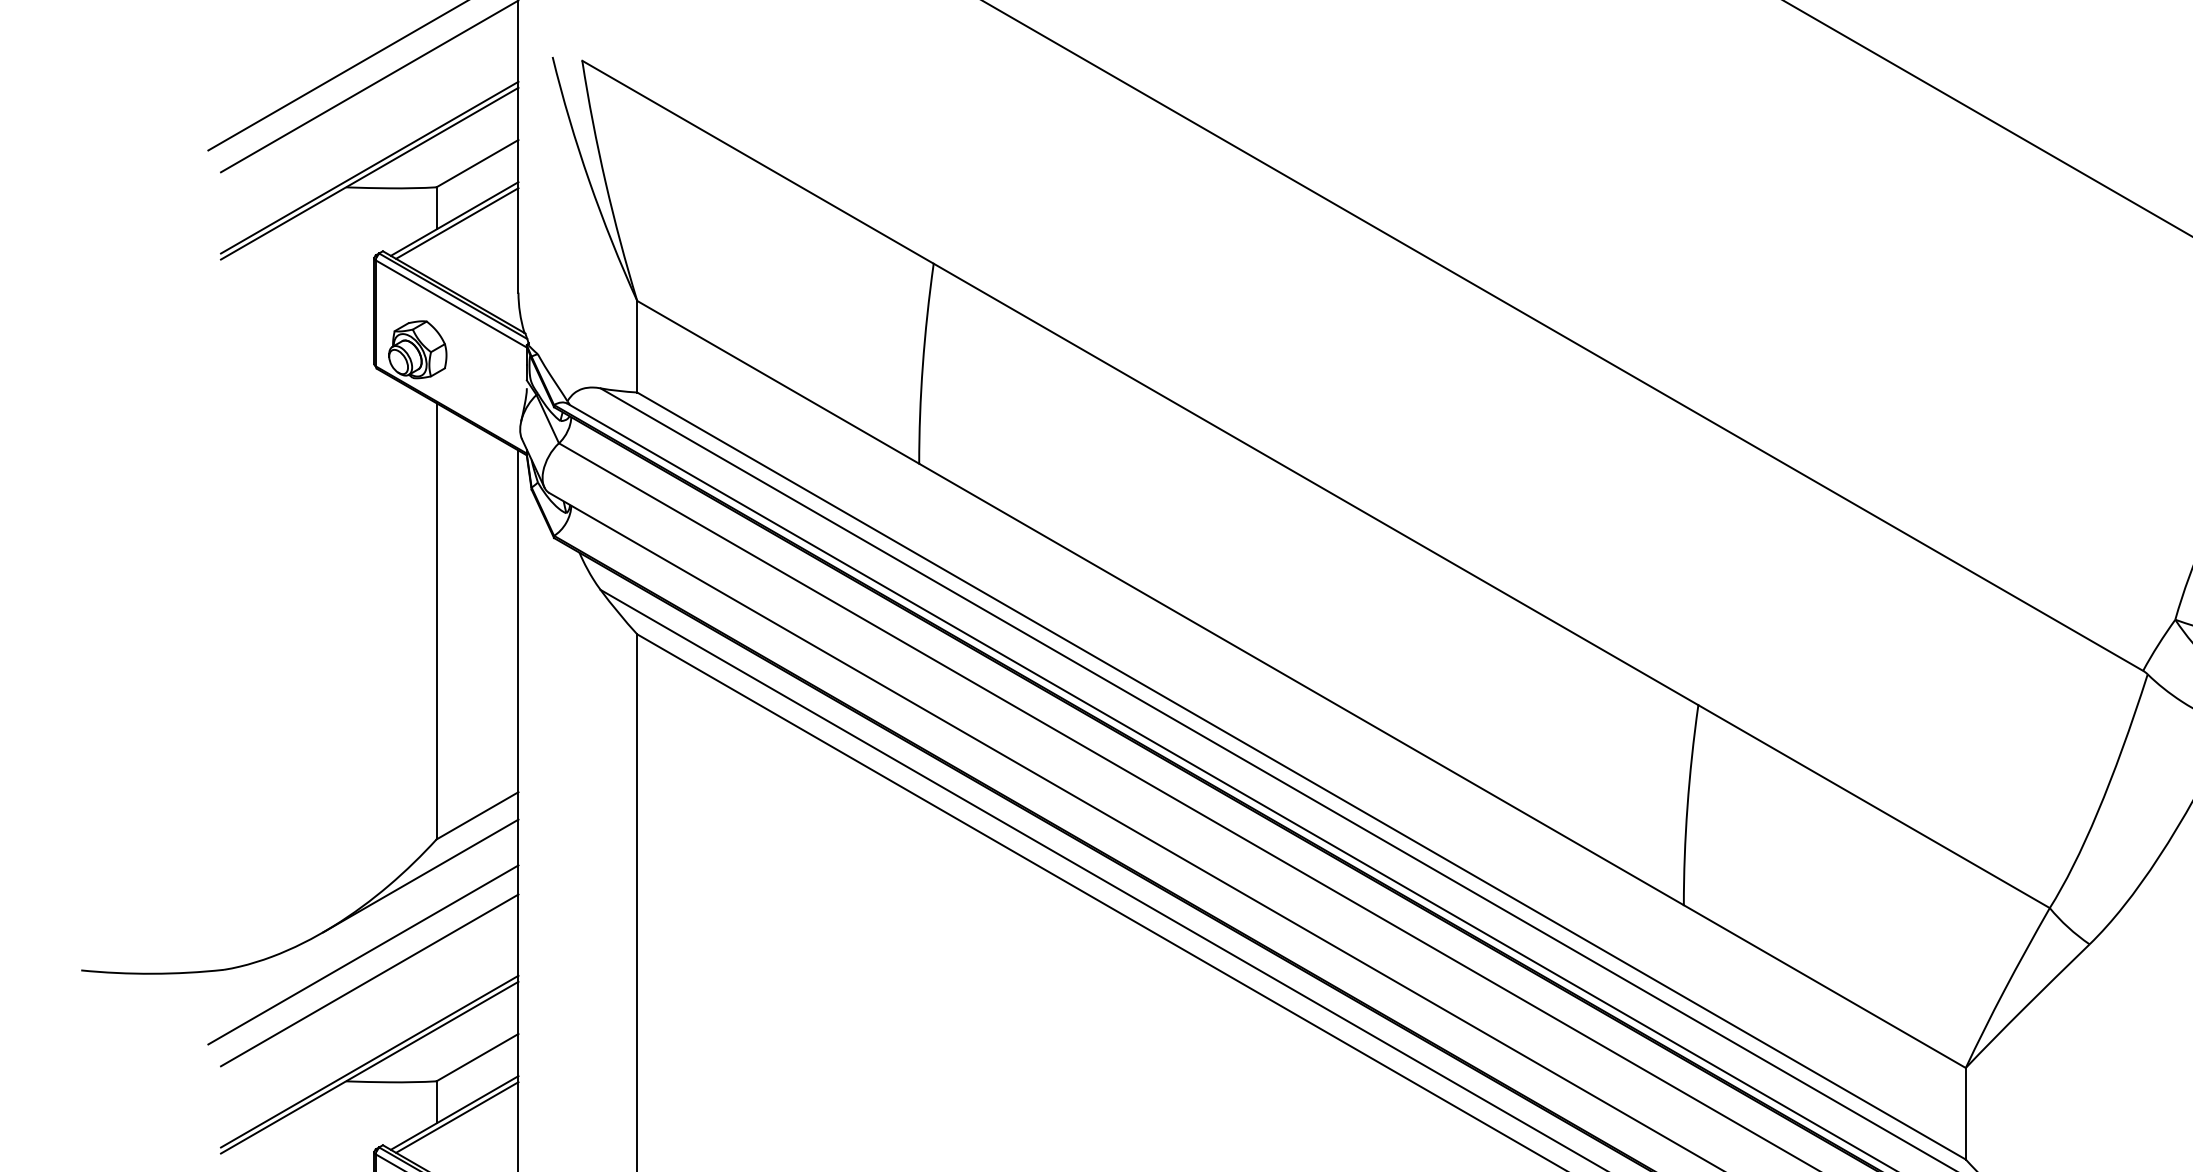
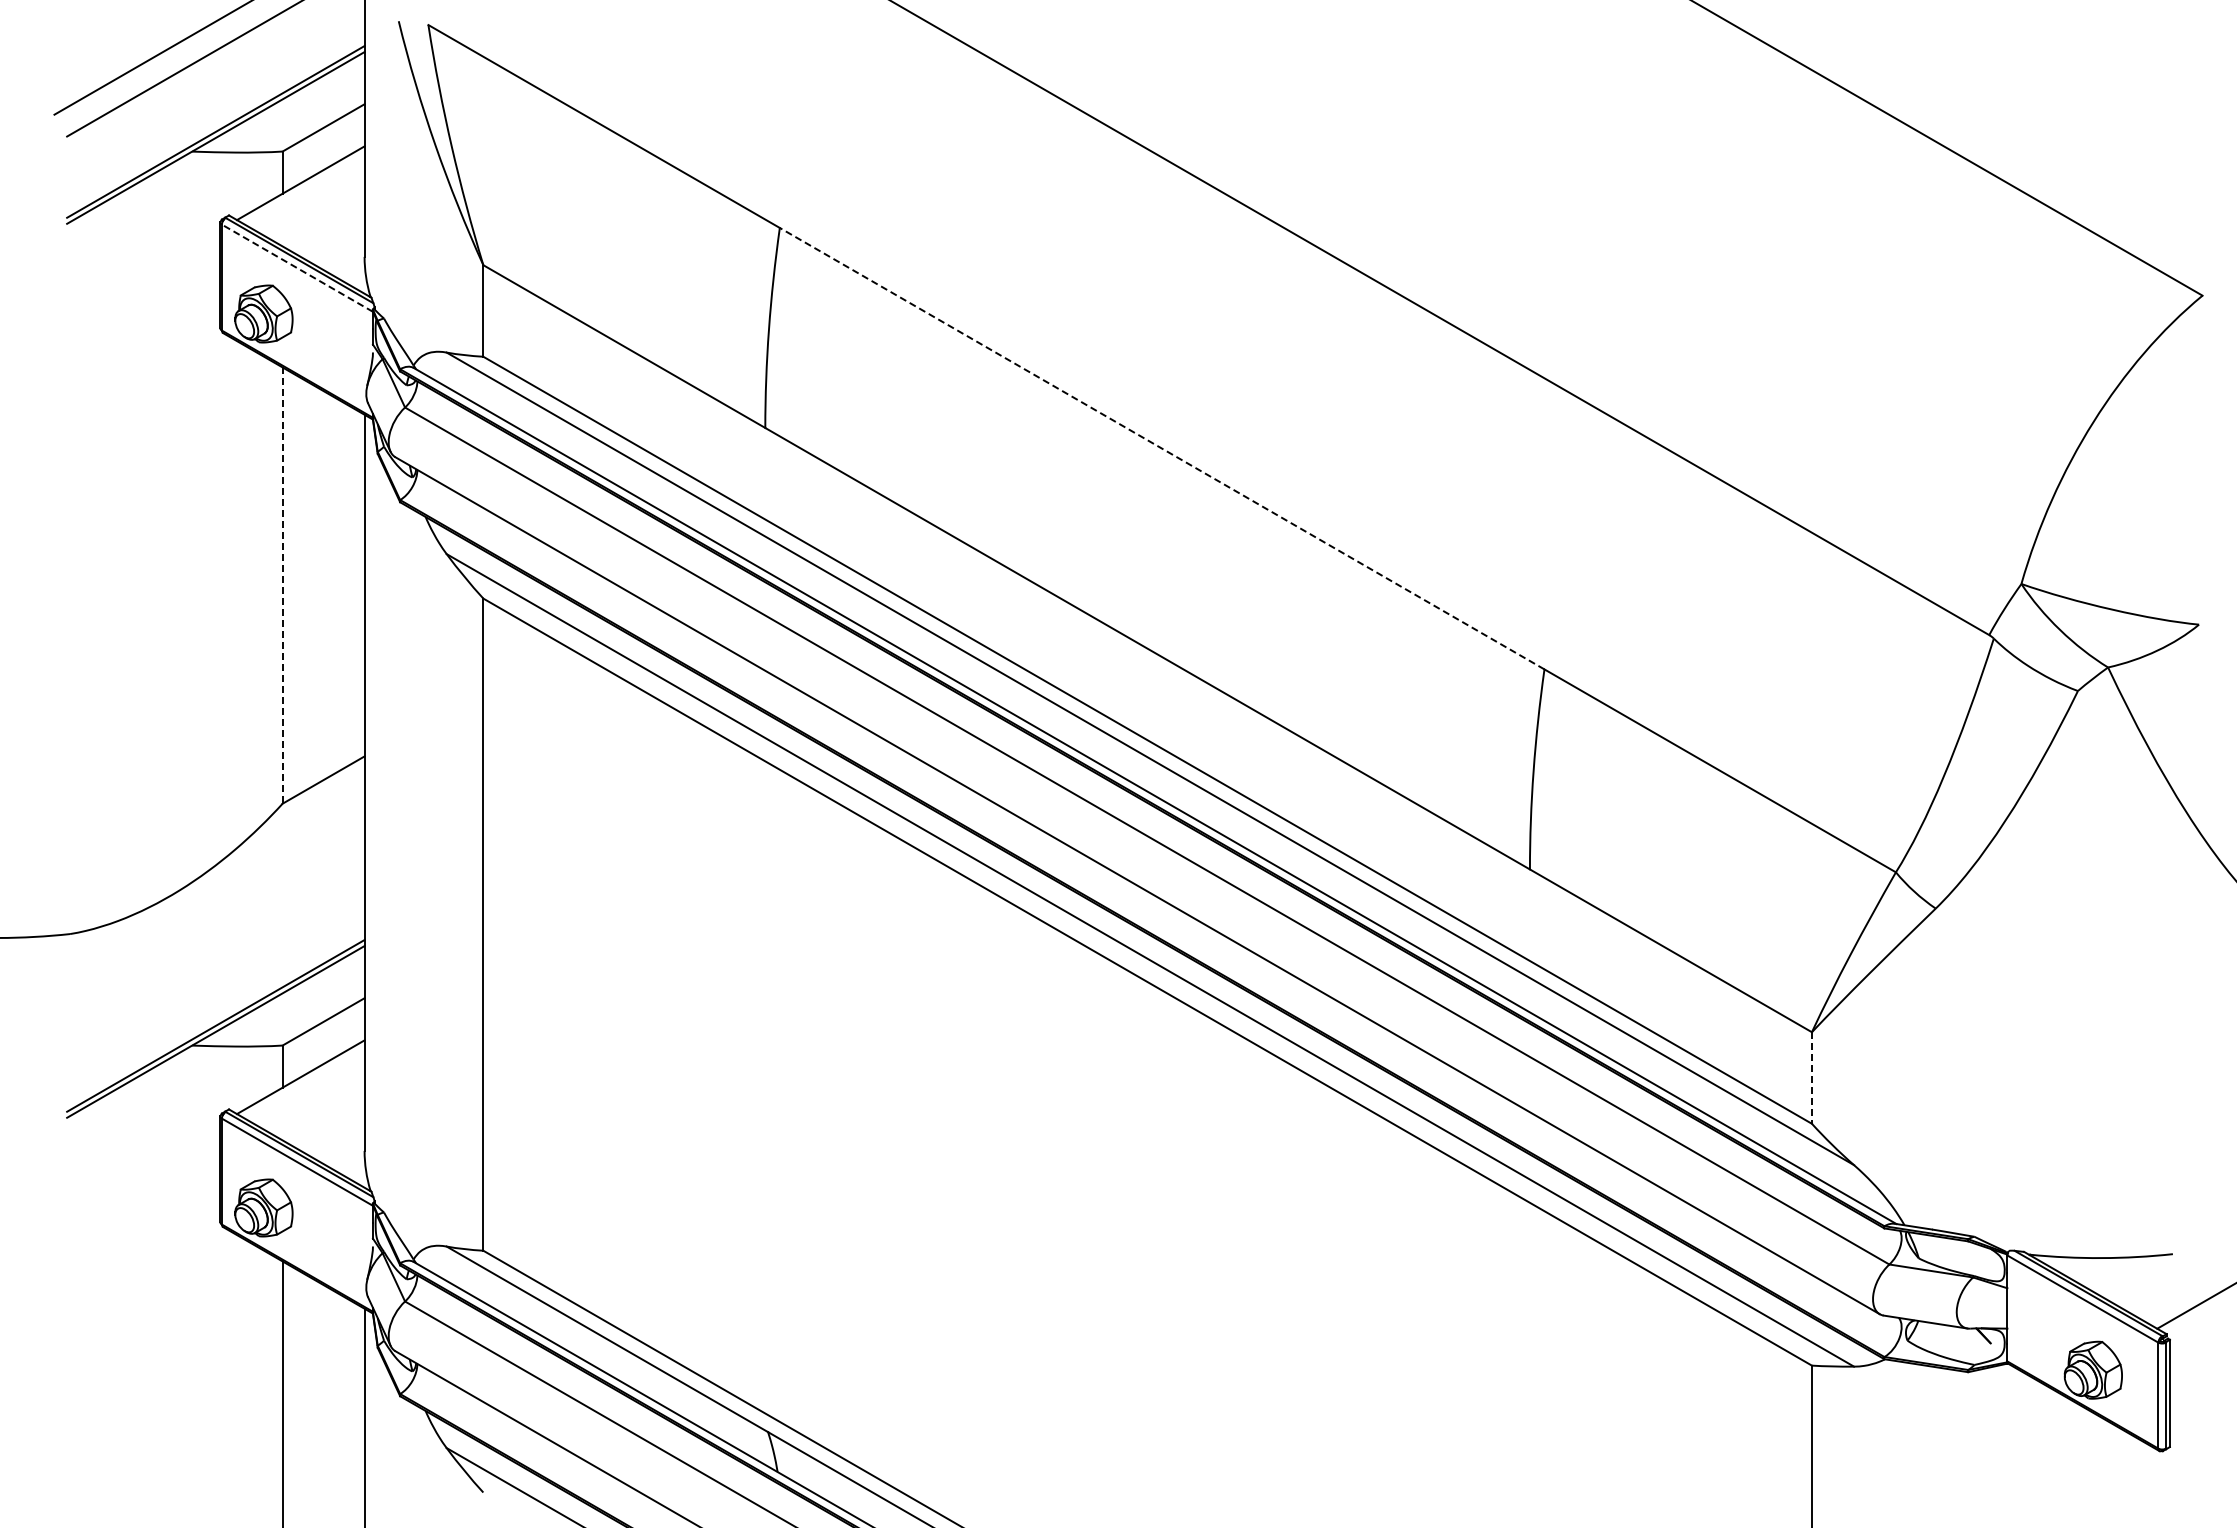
line: (457, 223) -> (303, 187), removed
line: (451, 303) -> (297, 267), solid -> dashed
line: (1315, 484) -> (1161, 448), solid -> dashed
line: (436, 622) -> (282, 586), solid -> dashed
line: (420, 875) -> (266, 839), removed
line: (363, 954) -> (209, 918), removed
line: (369, 980) -> (215, 944), removed
line: (1965, 1114) -> (1811, 1078), solid -> dashed
line: (457, 1117) -> (303, 1081), removed

